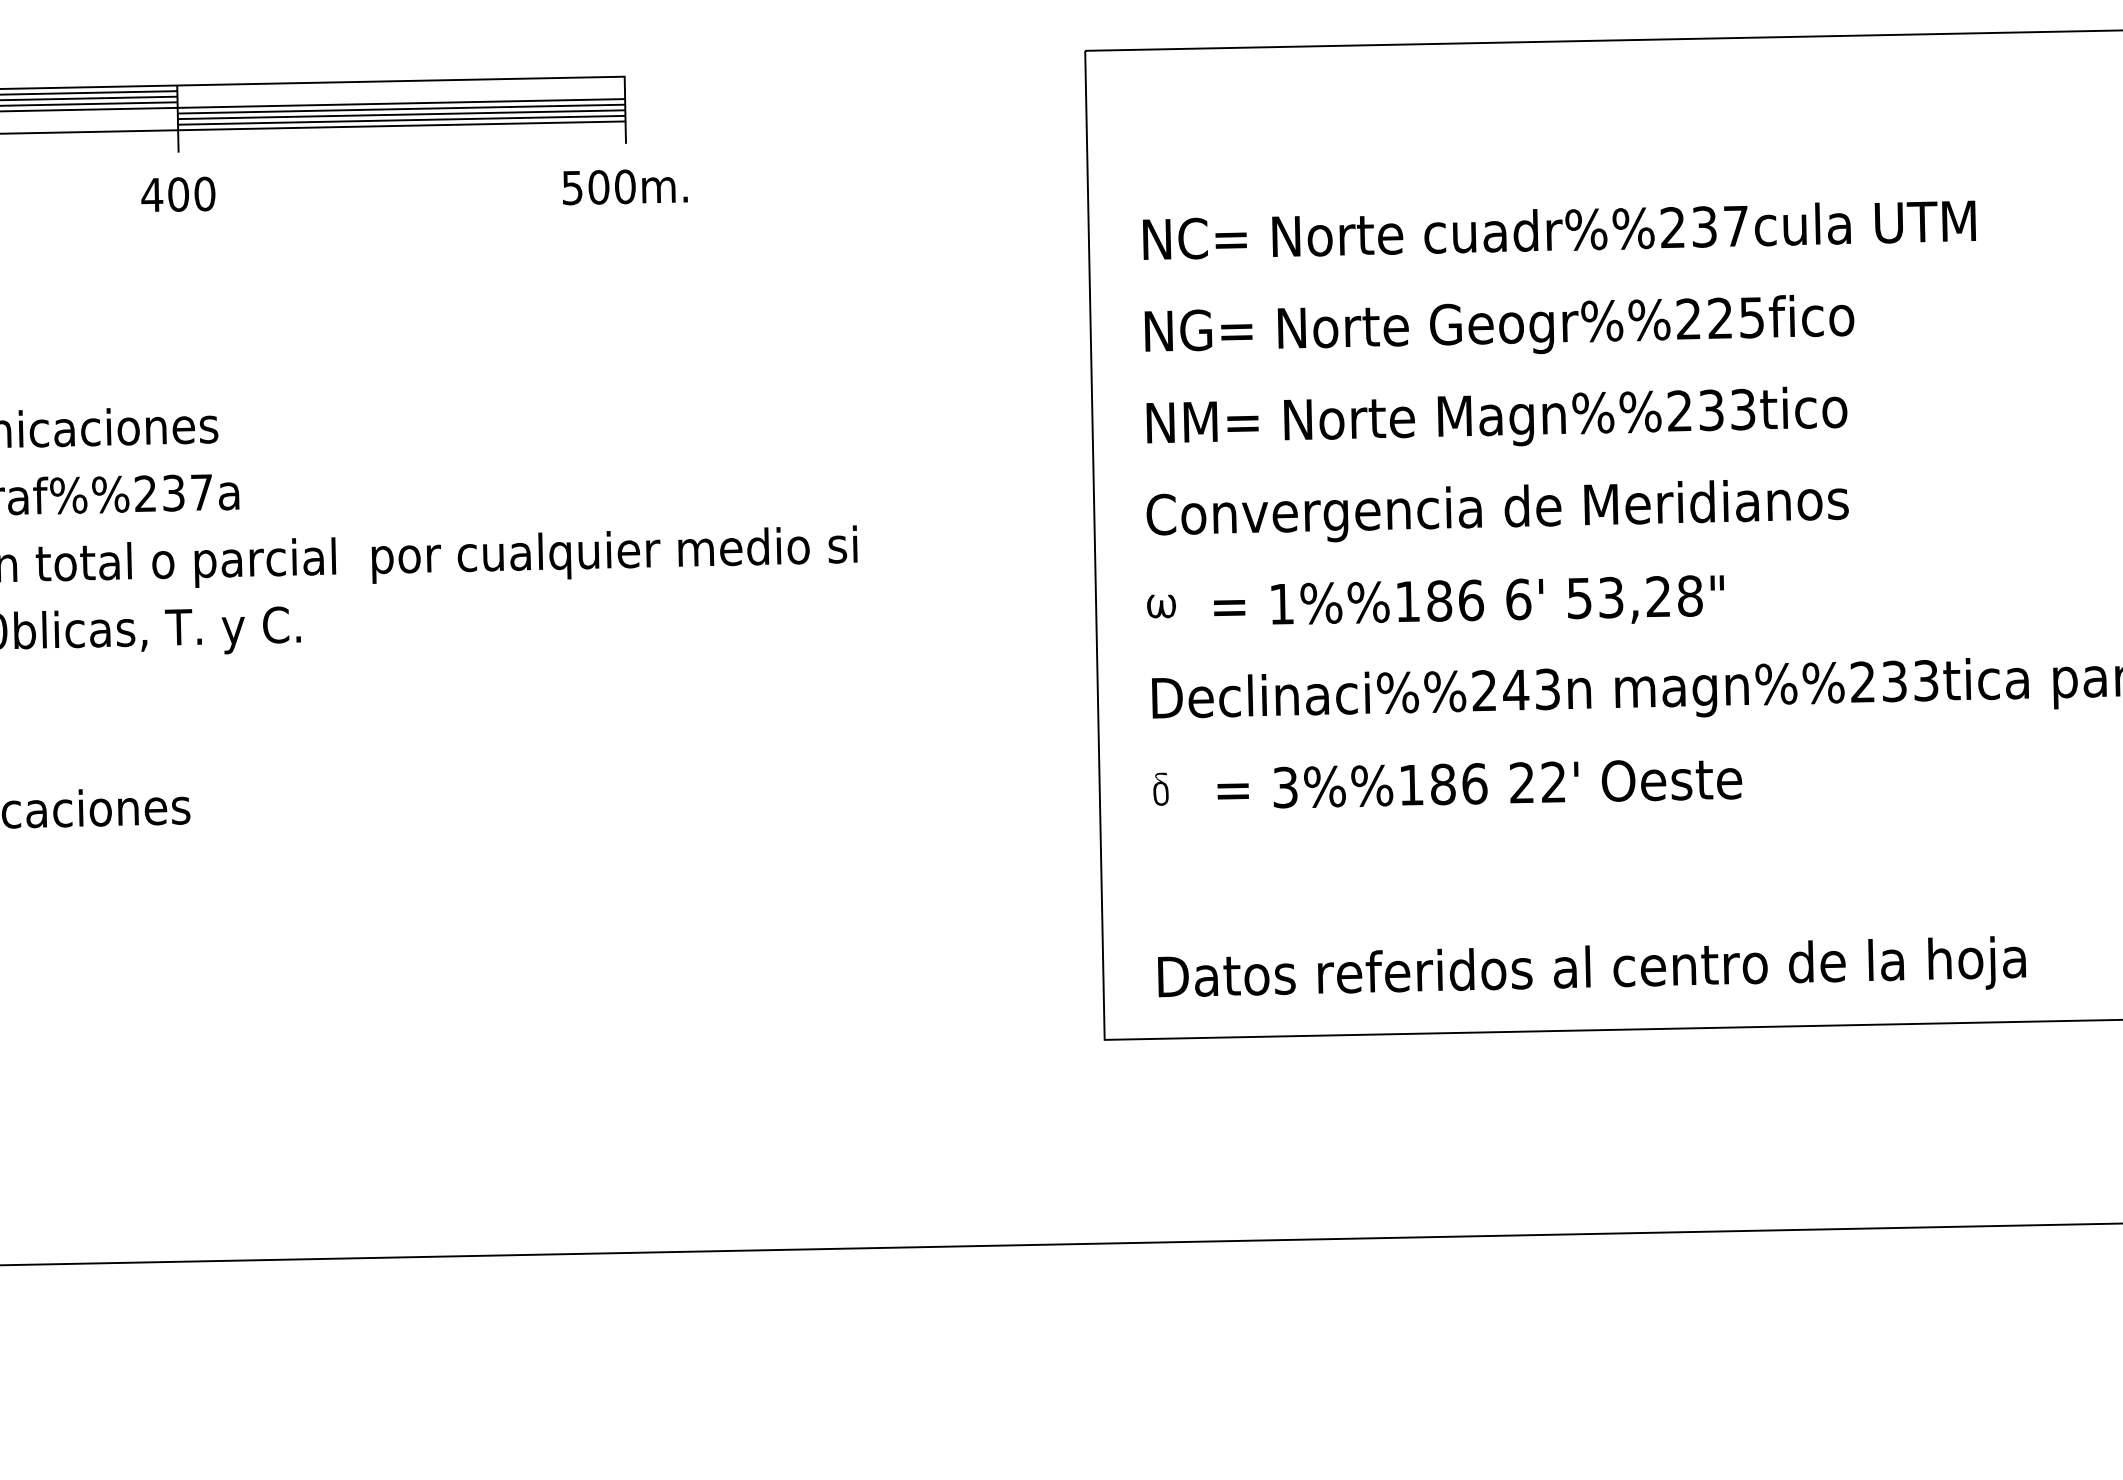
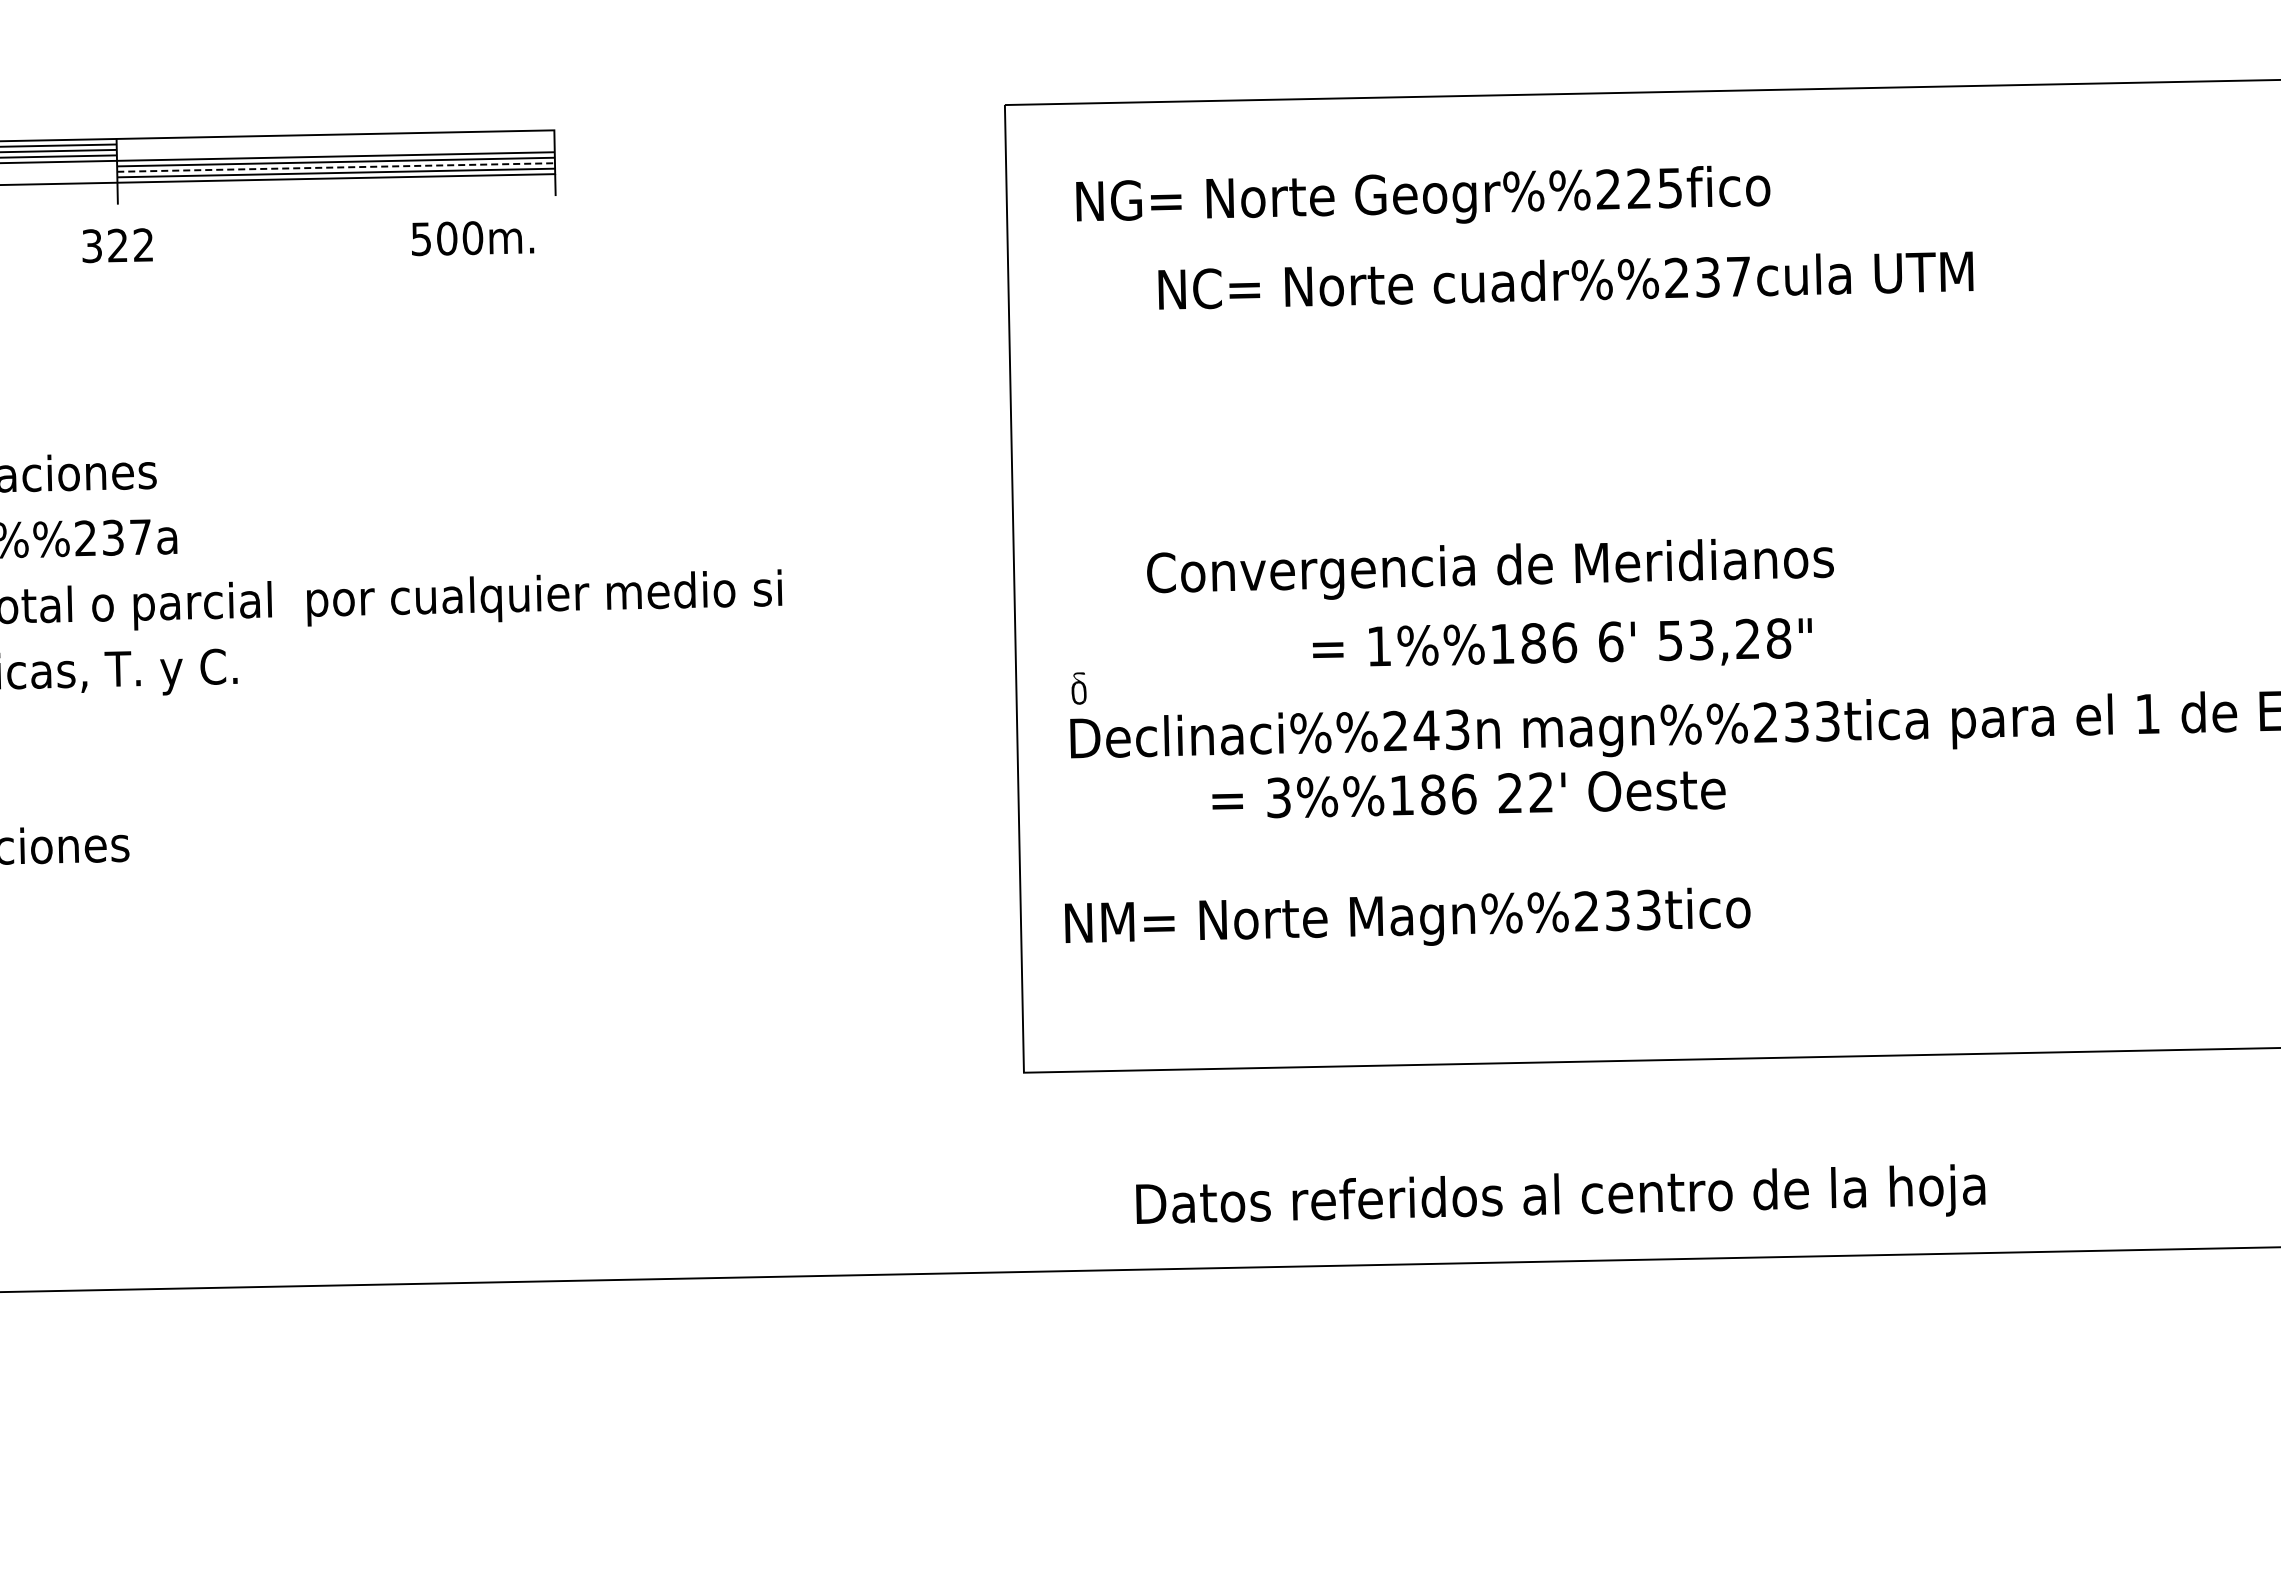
line: (402, 114) -> (336, 167), solid -> dashed
text: (625, 187) -> (473, 238), moved
text: (178, 194) -> (117, 245), 400 -> 322
text: (1559, 230) -> (1565, 280), moved
text: (1499, 324) -> (1423, 194), moved
text: (1496, 416) -> (1407, 916), moved
text: (1497, 510) -> (1490, 568), moved
text: (1468, 600) -> (1561, 642), moved
fill: (1161, 606) -> (1079, 648), removed
text: (1479, 784) -> (1468, 794), moved
part: (1160, 789) -> (1078, 688), moved
text: (1591, 966) -> (1560, 1193), moved

